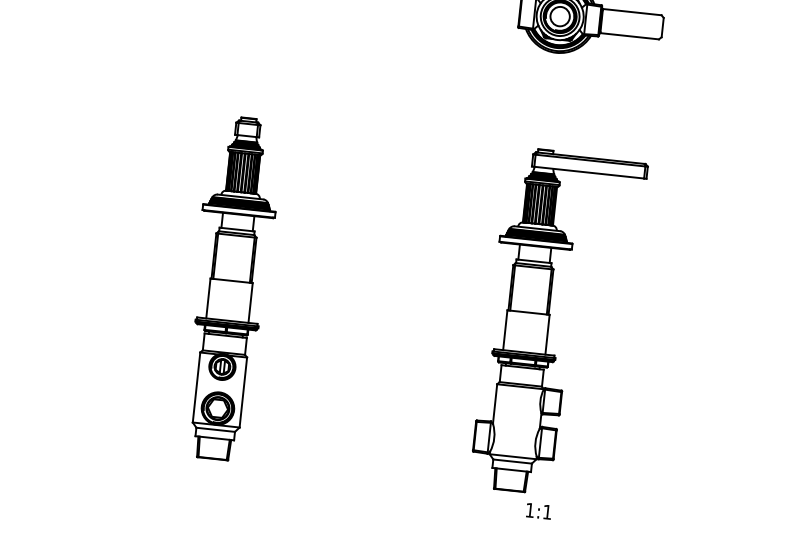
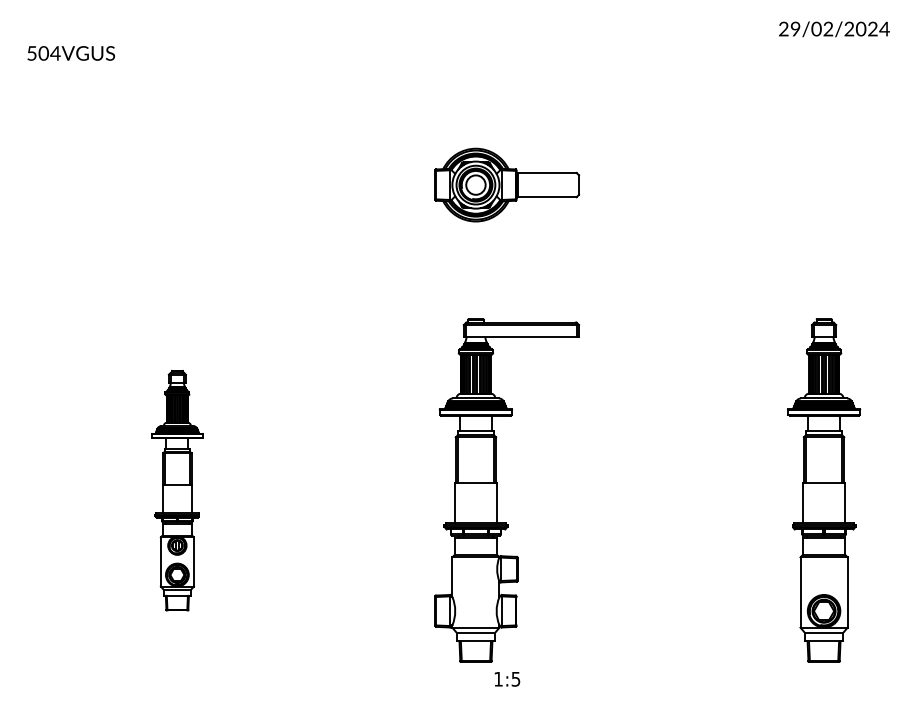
part: (230, 288) -> (177, 490), size x0.7
text: (546, 512) -> (515, 679), 1:1 -> 1:5

